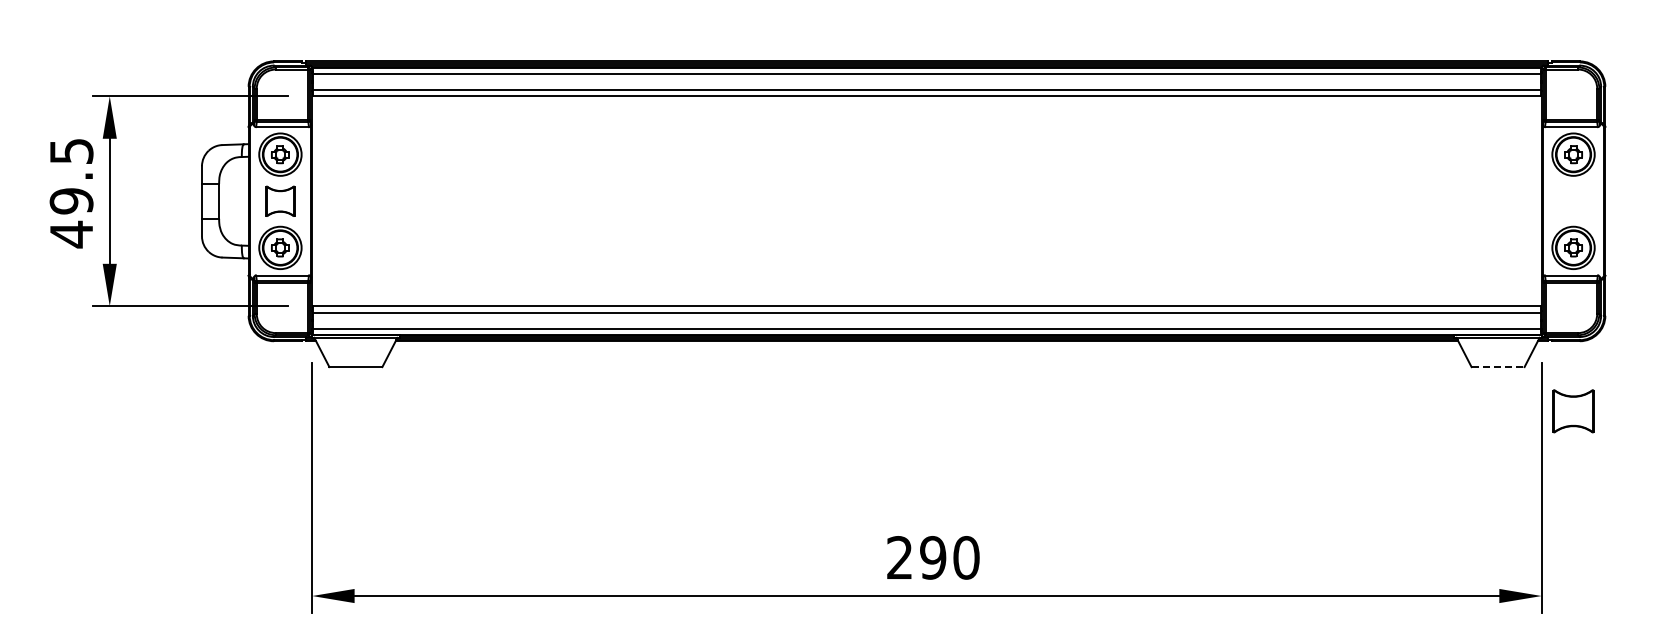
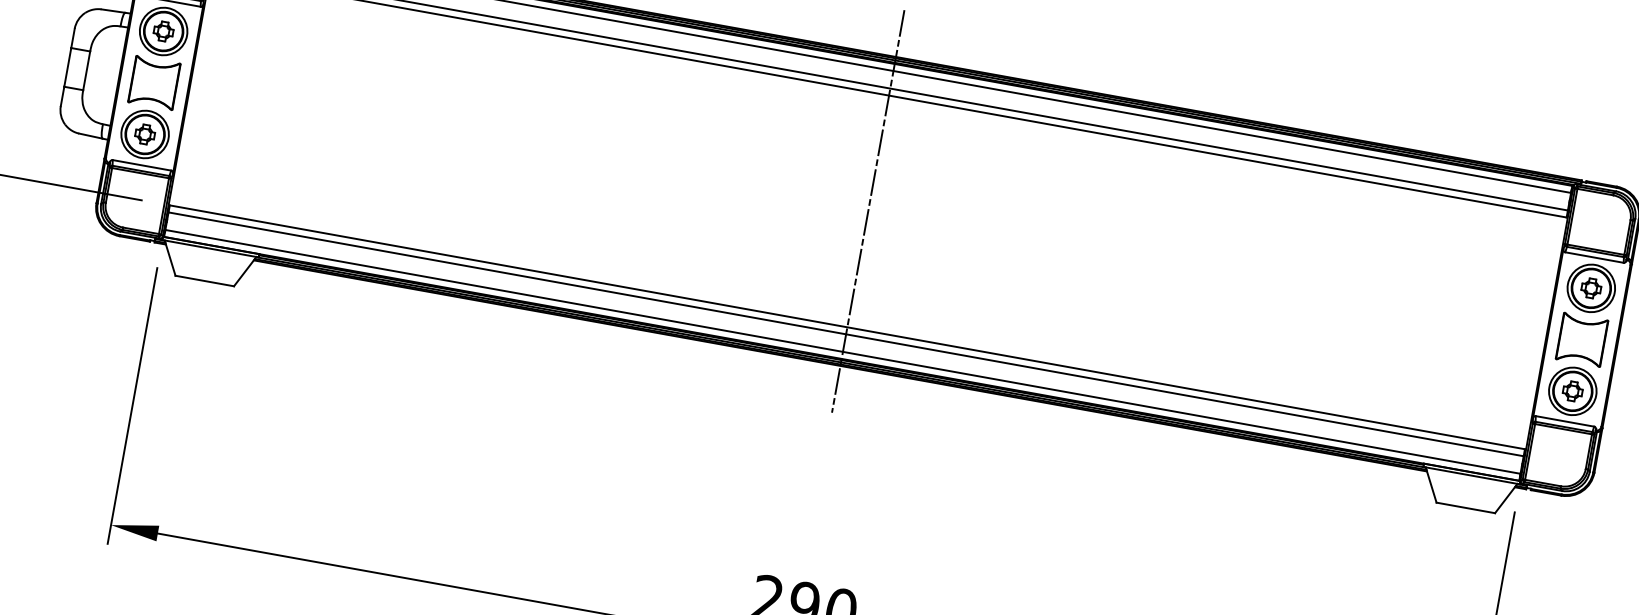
part: (280, 201) -> (154, 83), size x1.43
line: (926, 201) -> (867, 211), added
line: (1498, 367) -> (1466, 508), dashed -> solid
part: (1573, 411) -> (1581, 340), moved

